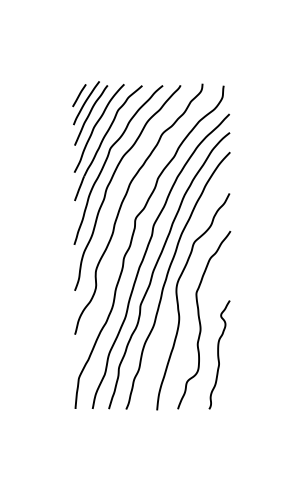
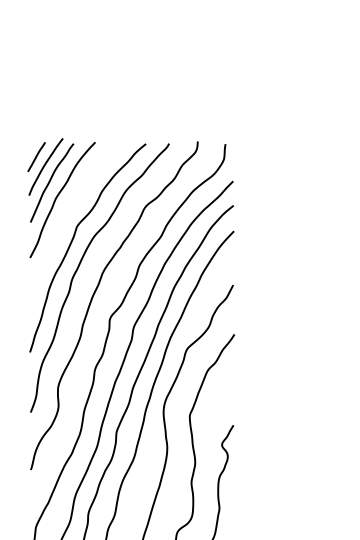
part: (108, 143) -> (74, 219), removed

